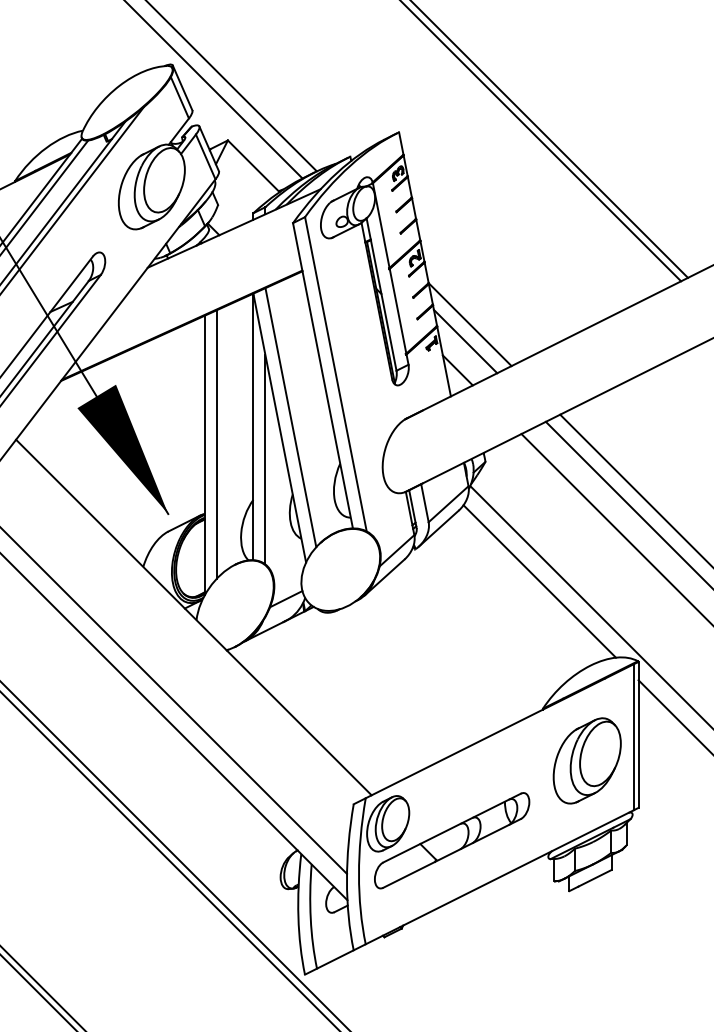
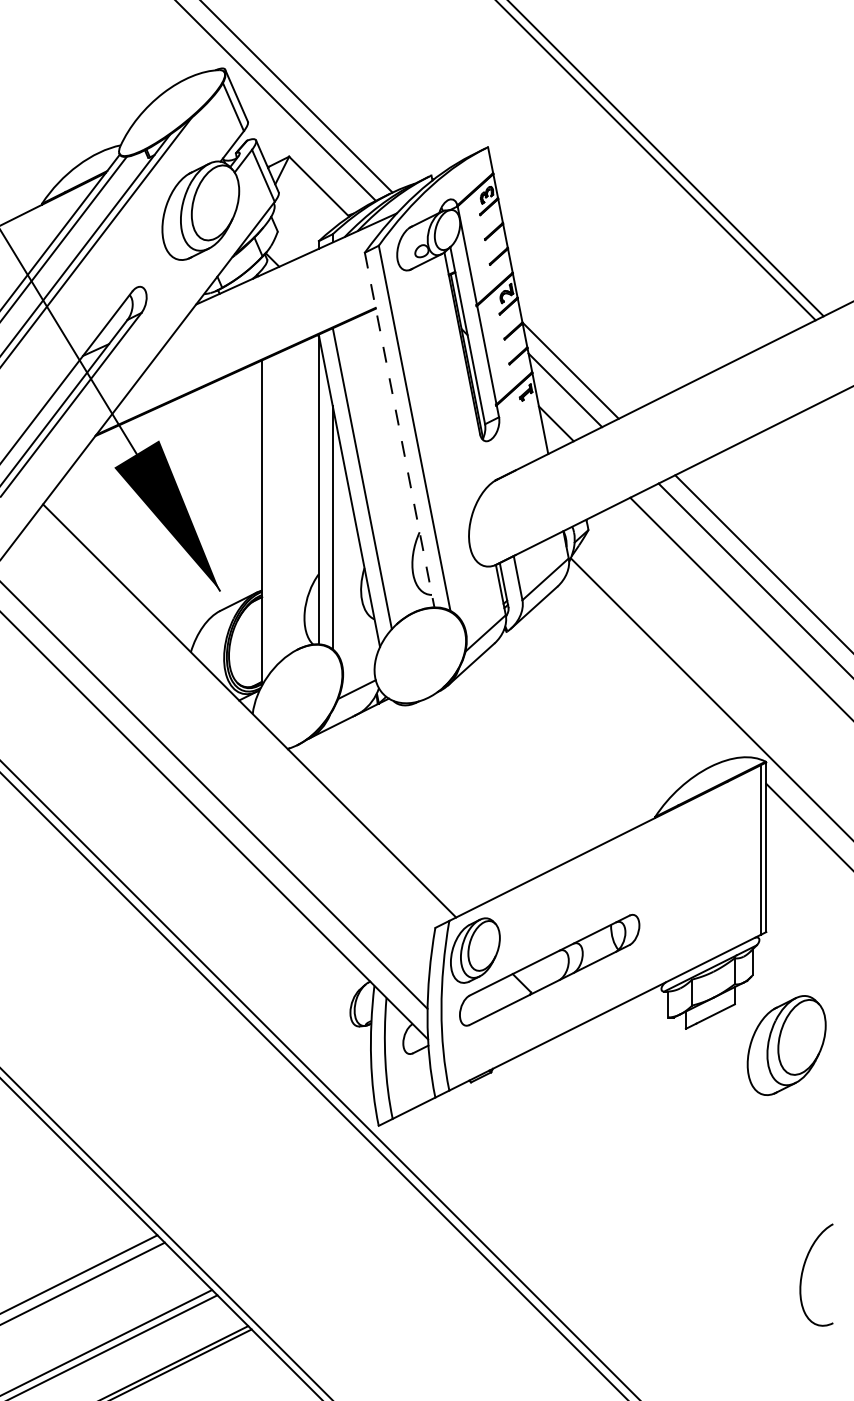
line: (322, 376) -> (399, 430), solid -> dashed
line: (216, 444) -> (276, 509), removed
line: (539, 580) -> (651, 668), removed
part: (587, 760) -> (786, 1045), moved

